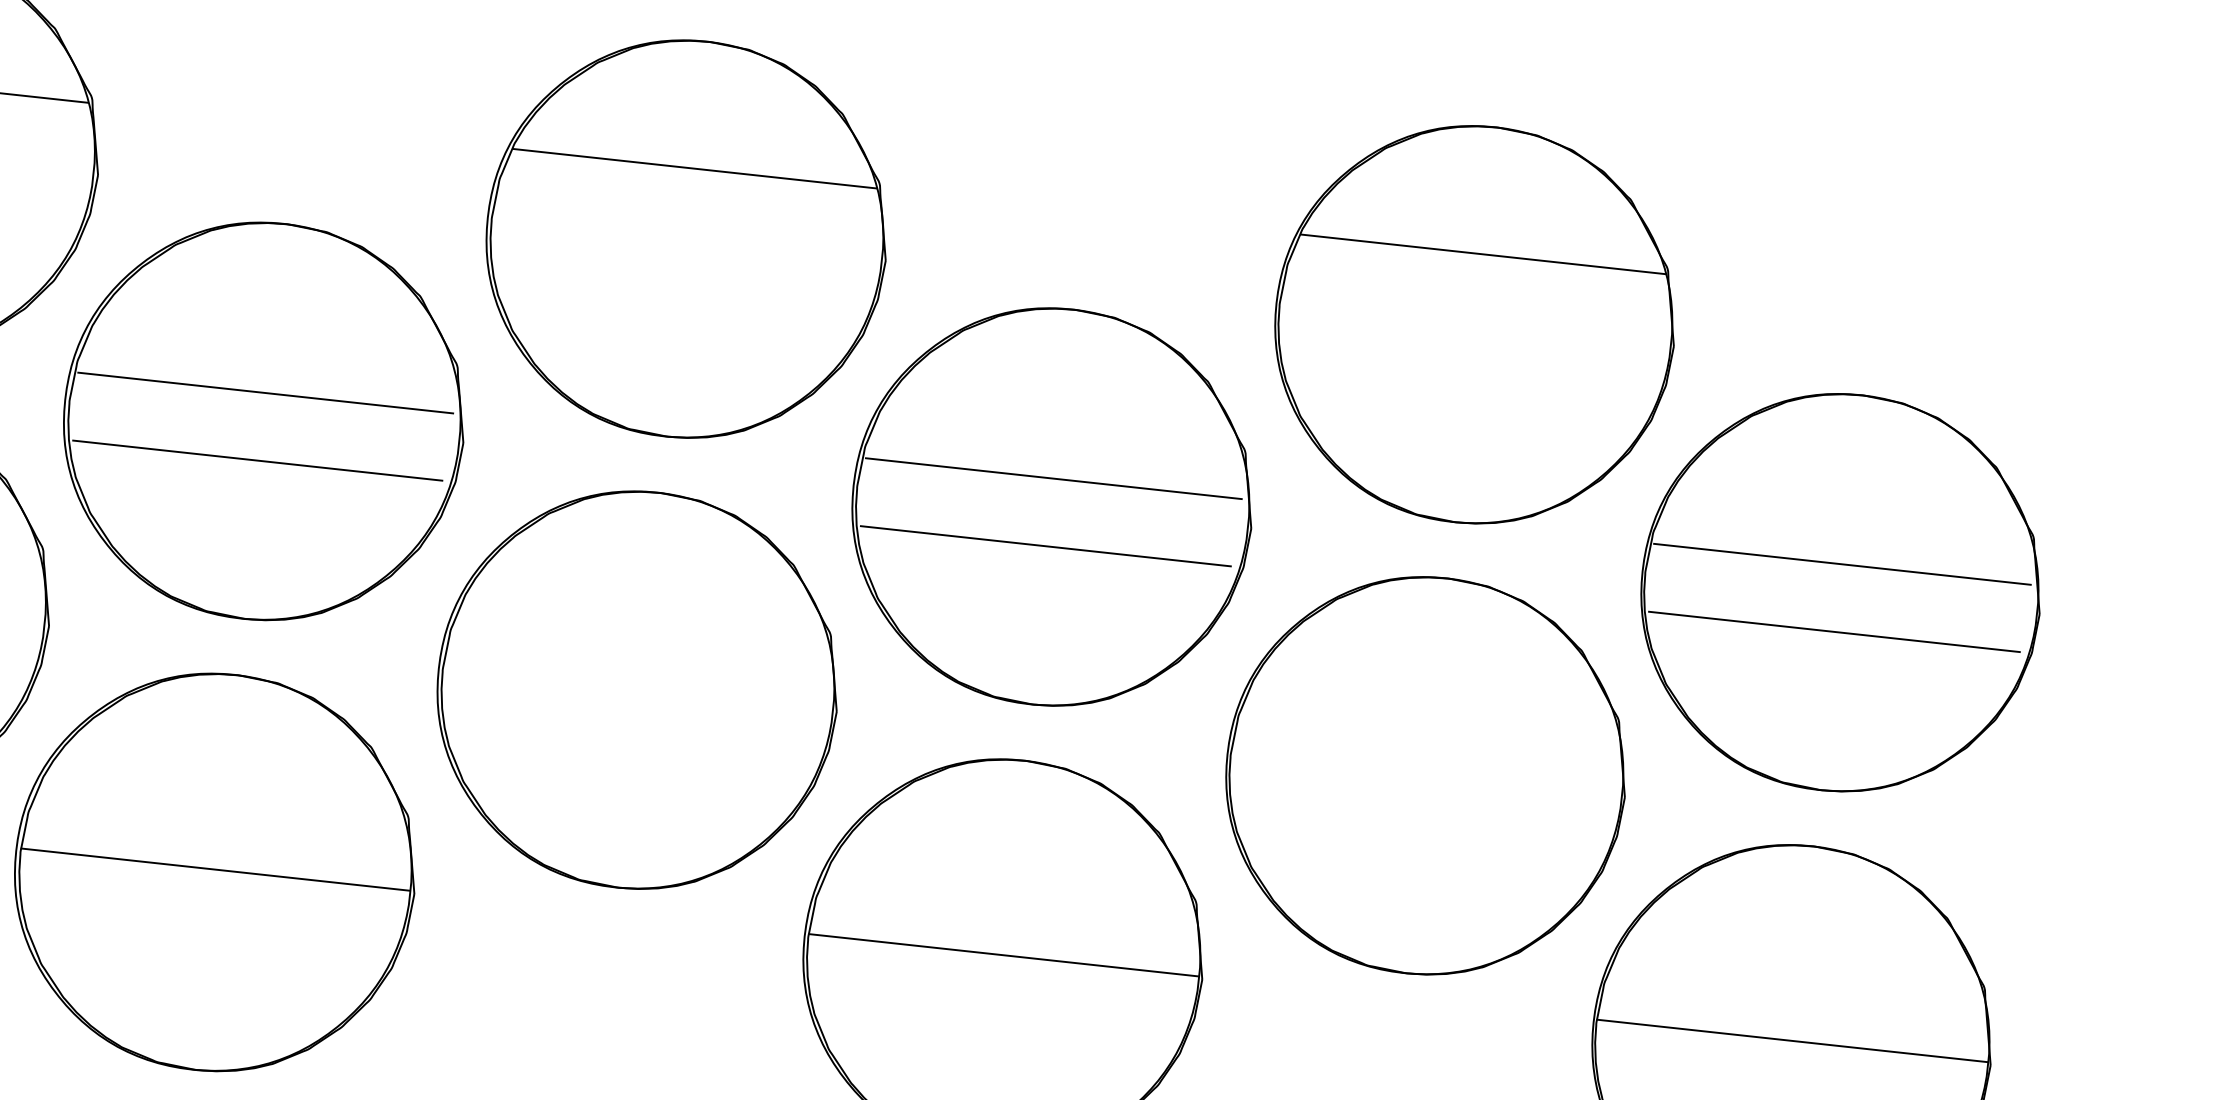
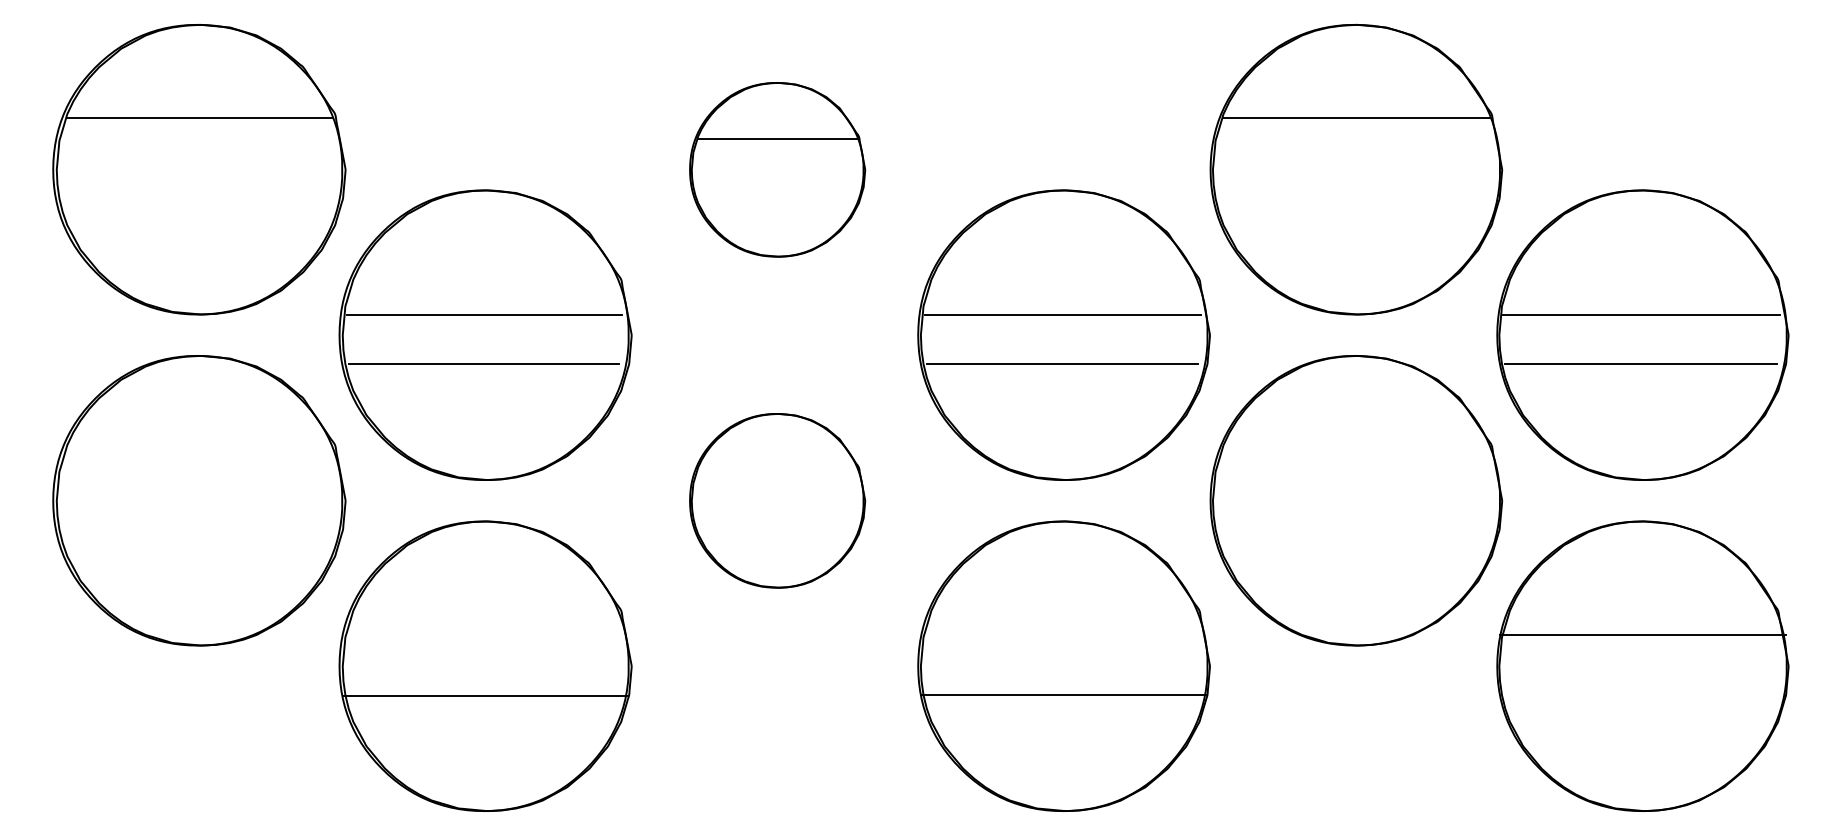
part: (686, 238) -> (777, 169), size x0.6
part: (637, 689) -> (777, 500), size x0.6
line: (215, 870) -> (485, 696), moved
line: (1002, 955) -> (1063, 695), moved
line: (1791, 1041) -> (1642, 635), moved

